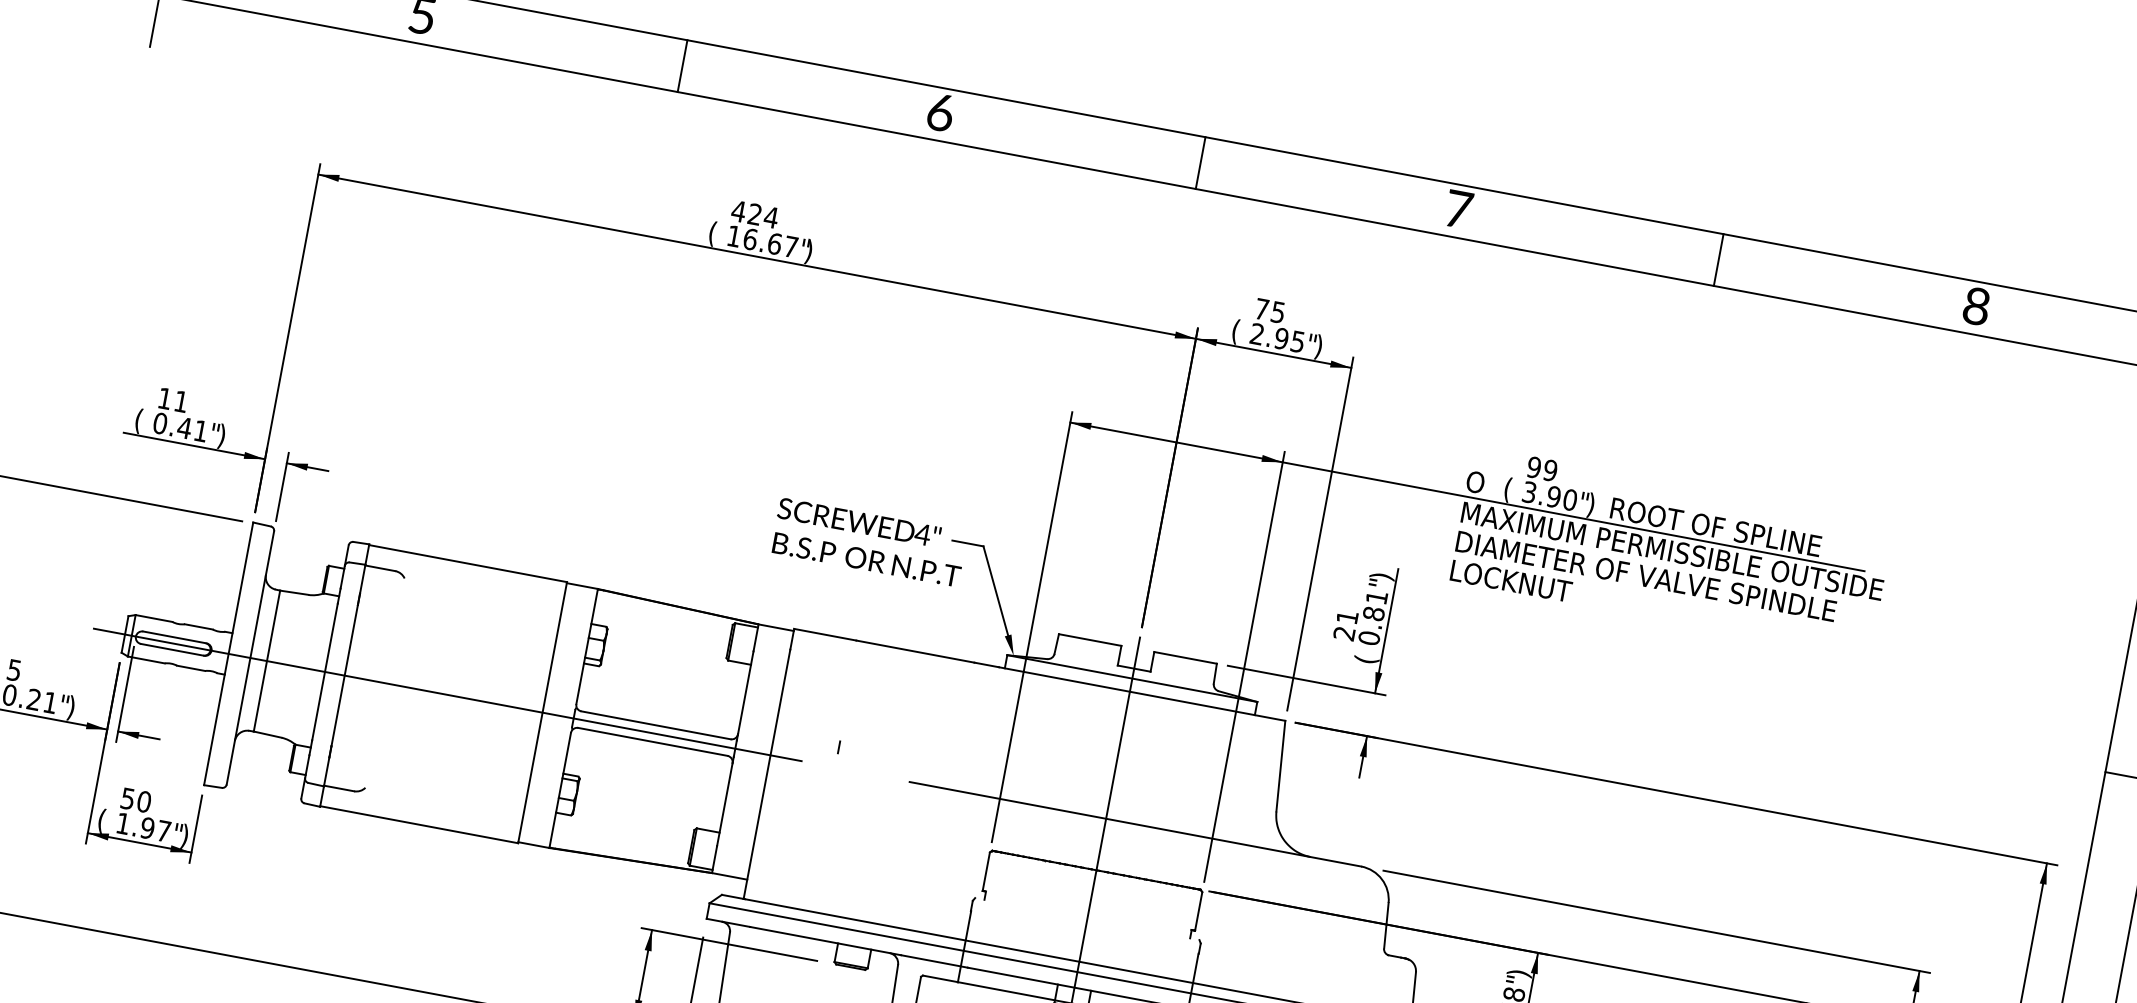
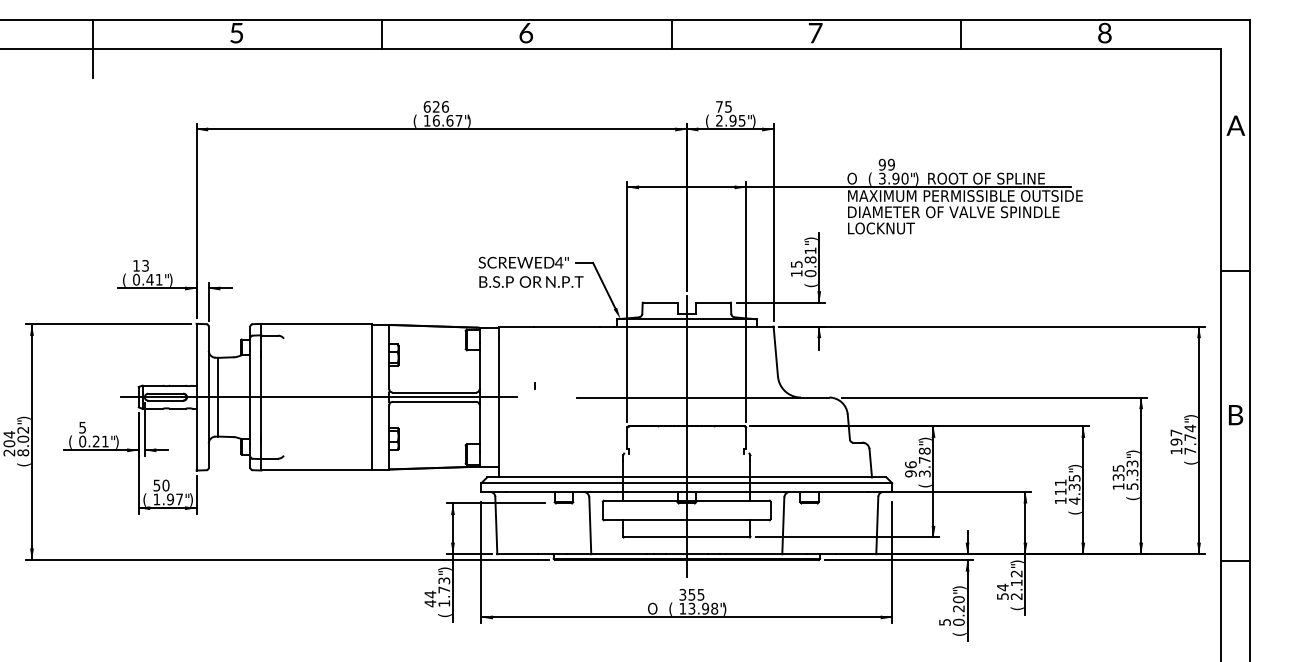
text: (755, 213) -> (436, 106), 424 -> 626
text: (181, 400) -> (145, 265), 11 -> 13
text: (1345, 624) -> (796, 268), 21 -> 15

